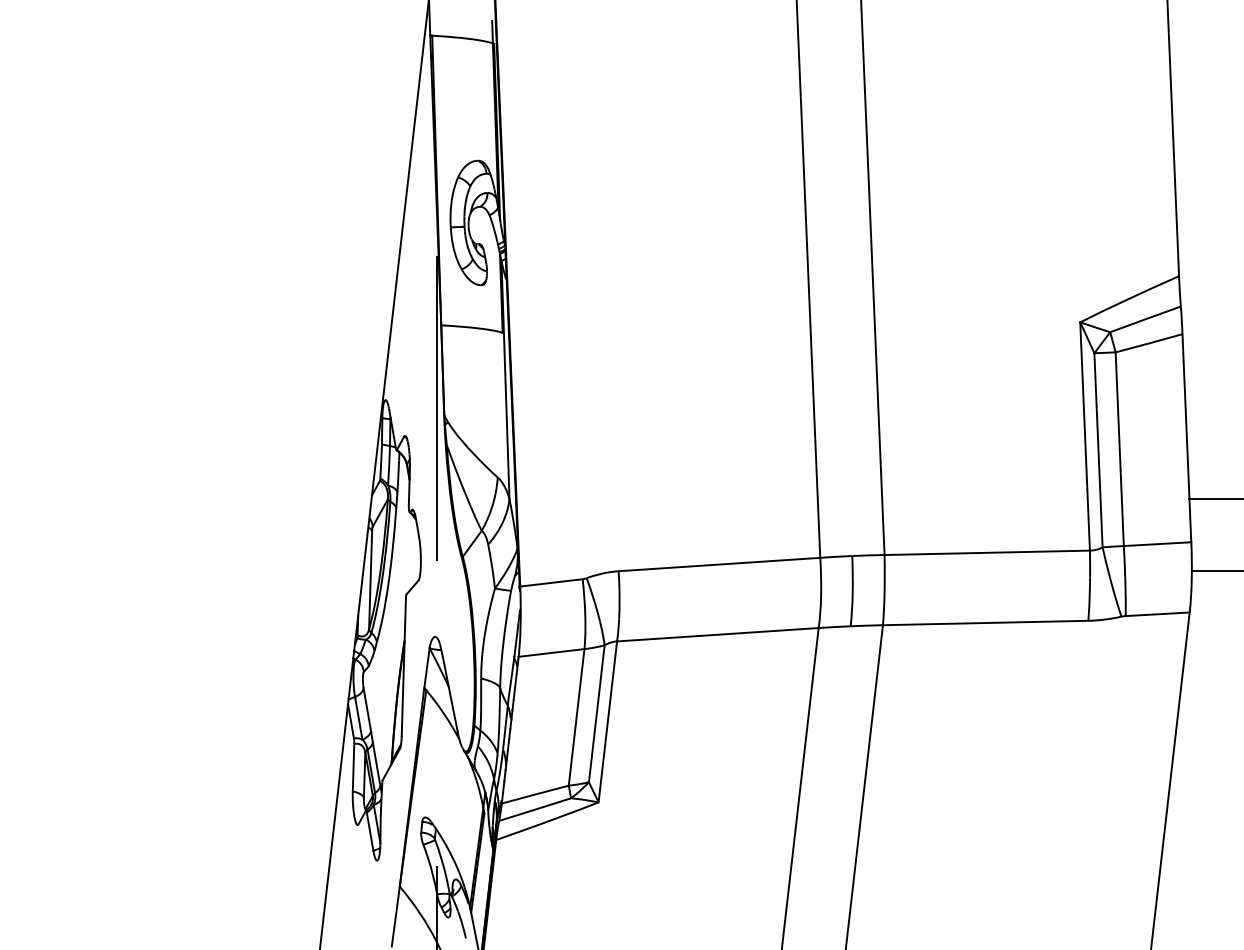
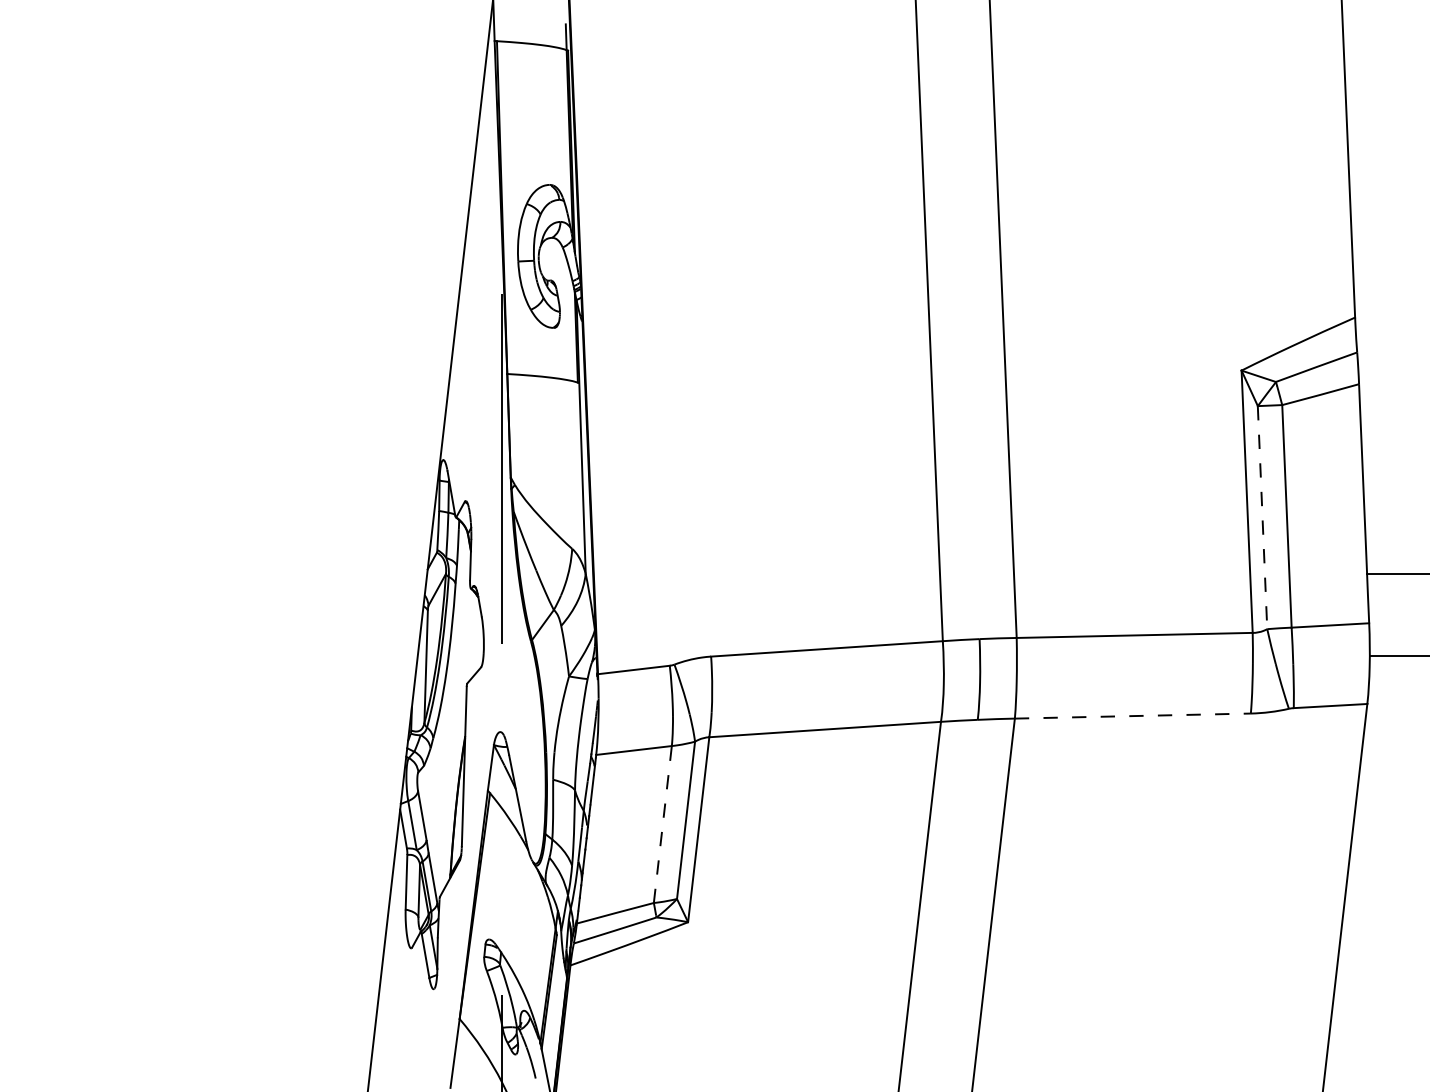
line: (1098, 450) -> (1262, 517), solid -> dashed
line: (985, 623) -> (1132, 716), solid -> dashed
line: (576, 717) -> (662, 824), solid -> dashed

